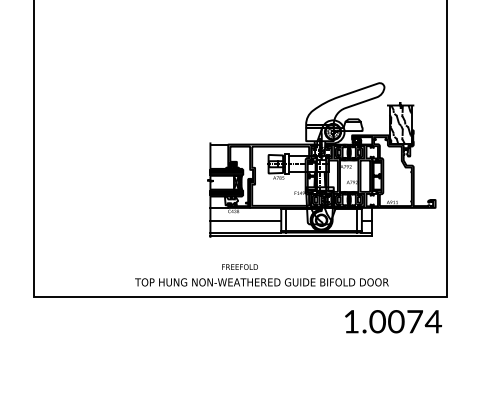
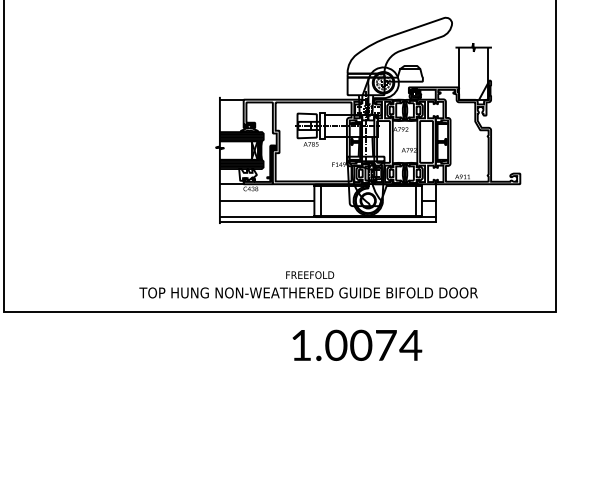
part: (321, 159) -> (368, 119), moved
text: (239, 266) -> (309, 274), moved
text: (393, 321) -> (357, 345), moved

